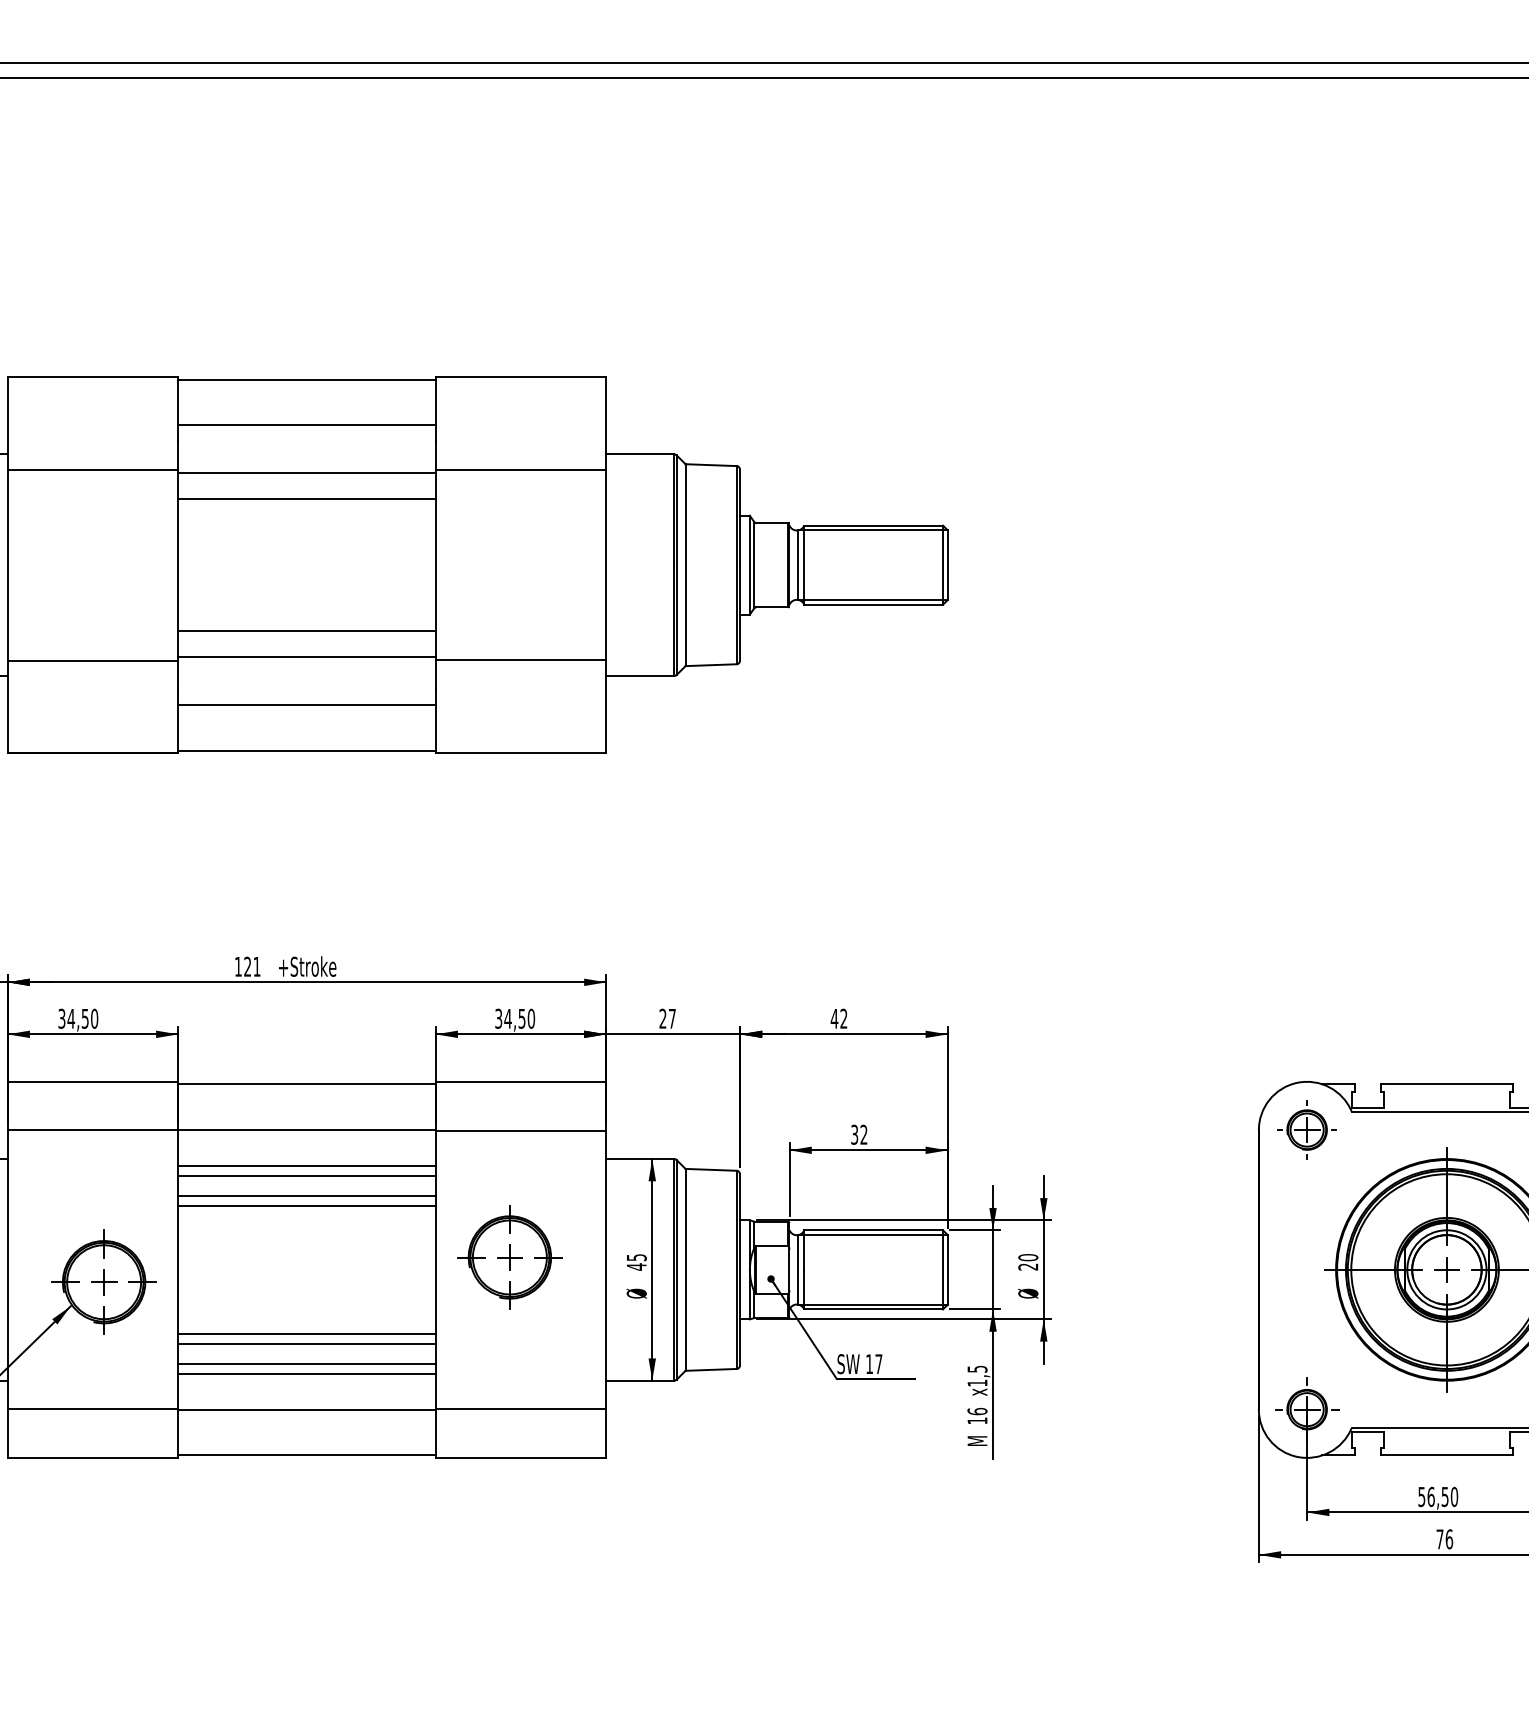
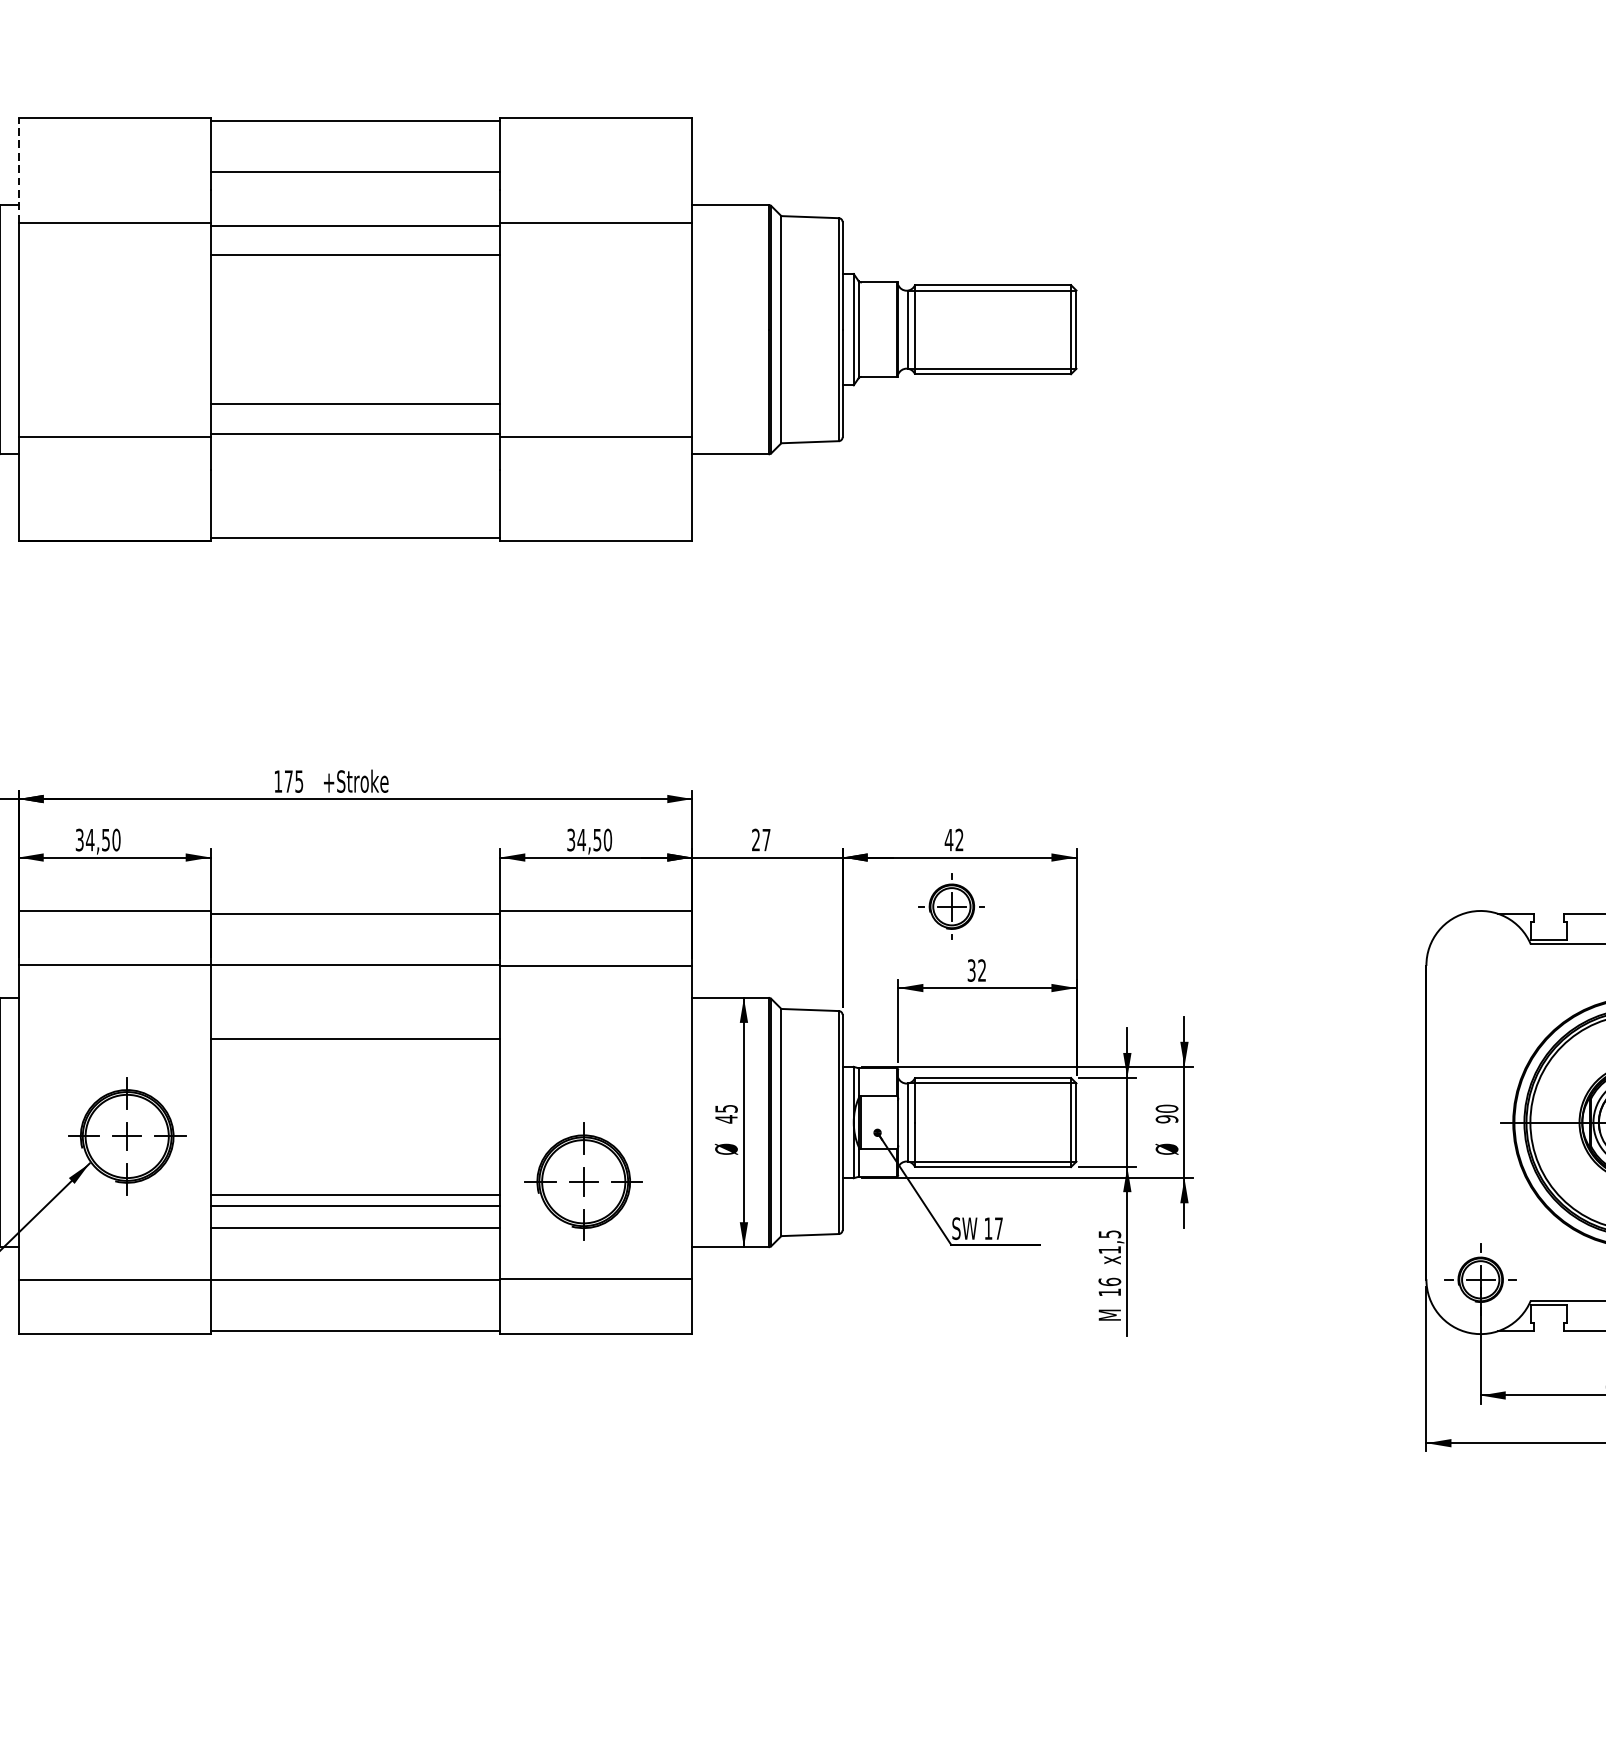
line: (7, 423) -> (18, 170), solid -> dashed
line: (306, 704) -> (354, 486), removed
text: (252, 966) -> (294, 781), 121 -> 175
part: (1306, 1129) -> (951, 906), moved
line: (306, 1165) -> (354, 1005), removed
line: (306, 1175) -> (354, 1016), removed
line: (306, 1205) -> (354, 1050), removed
part: (509, 1257) -> (583, 1181), moved
text: (1028, 1266) -> (1167, 1118), 20 -> 90
line: (306, 1373) -> (354, 1239), removed

